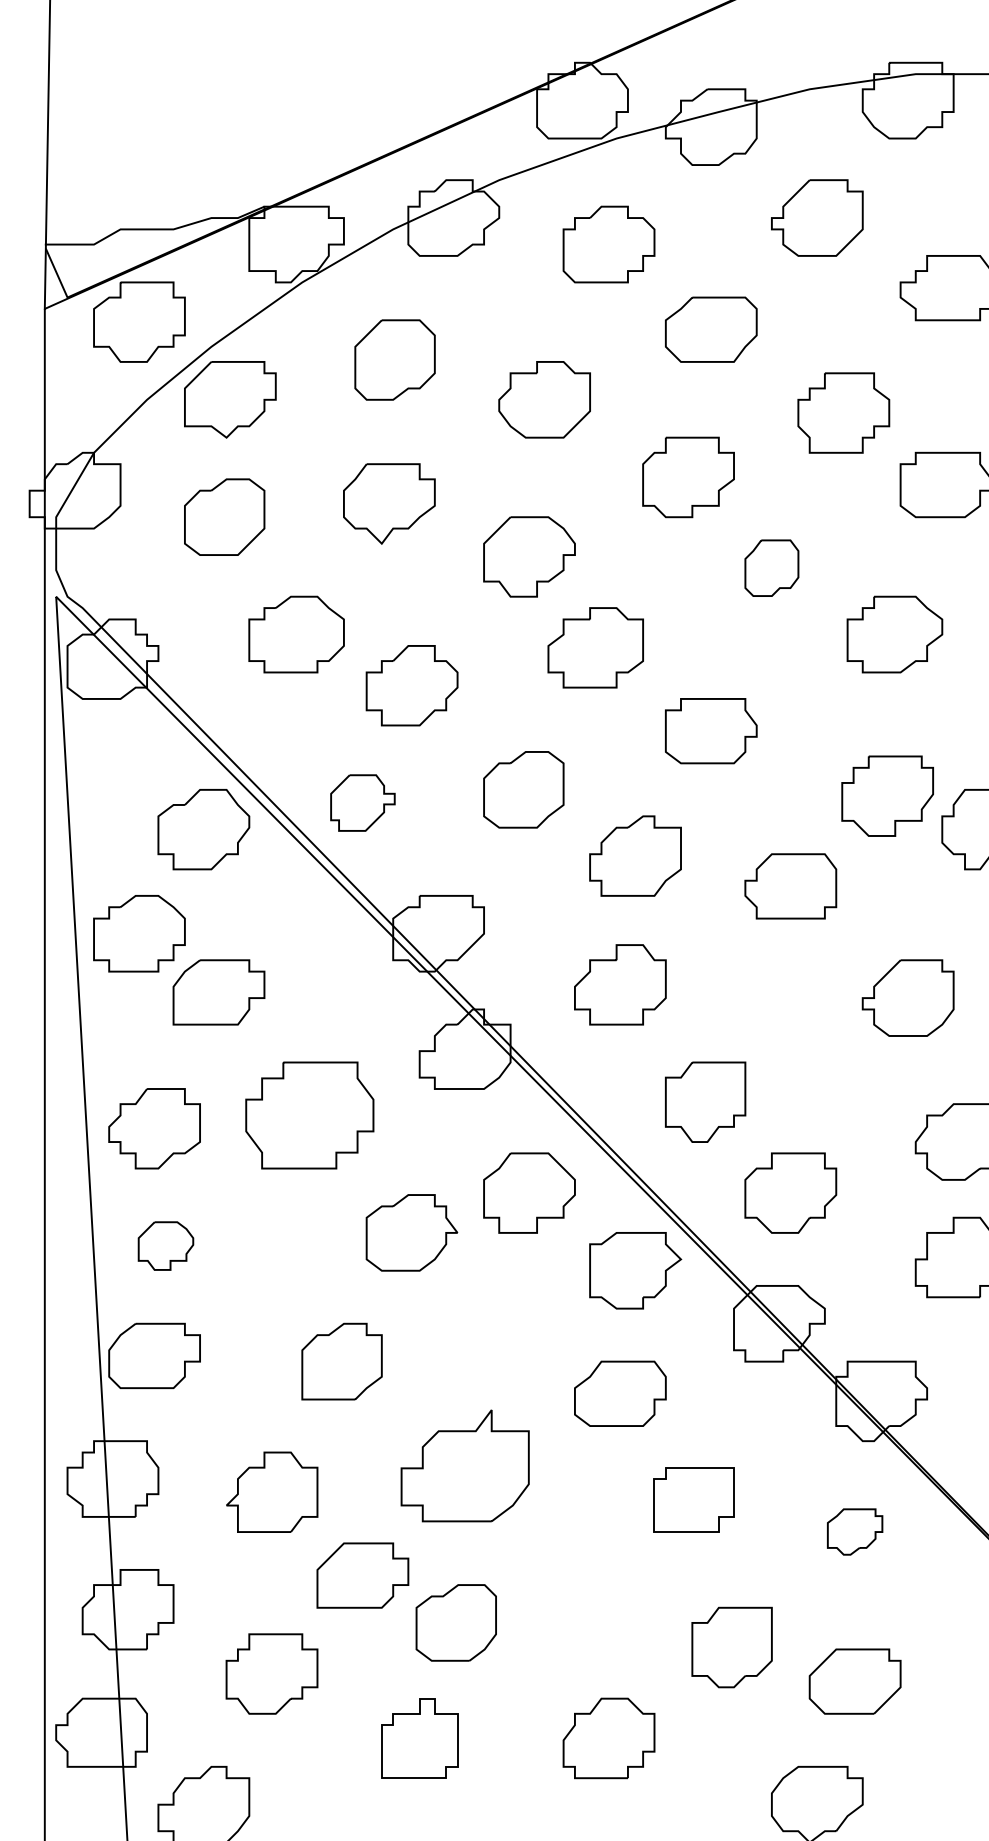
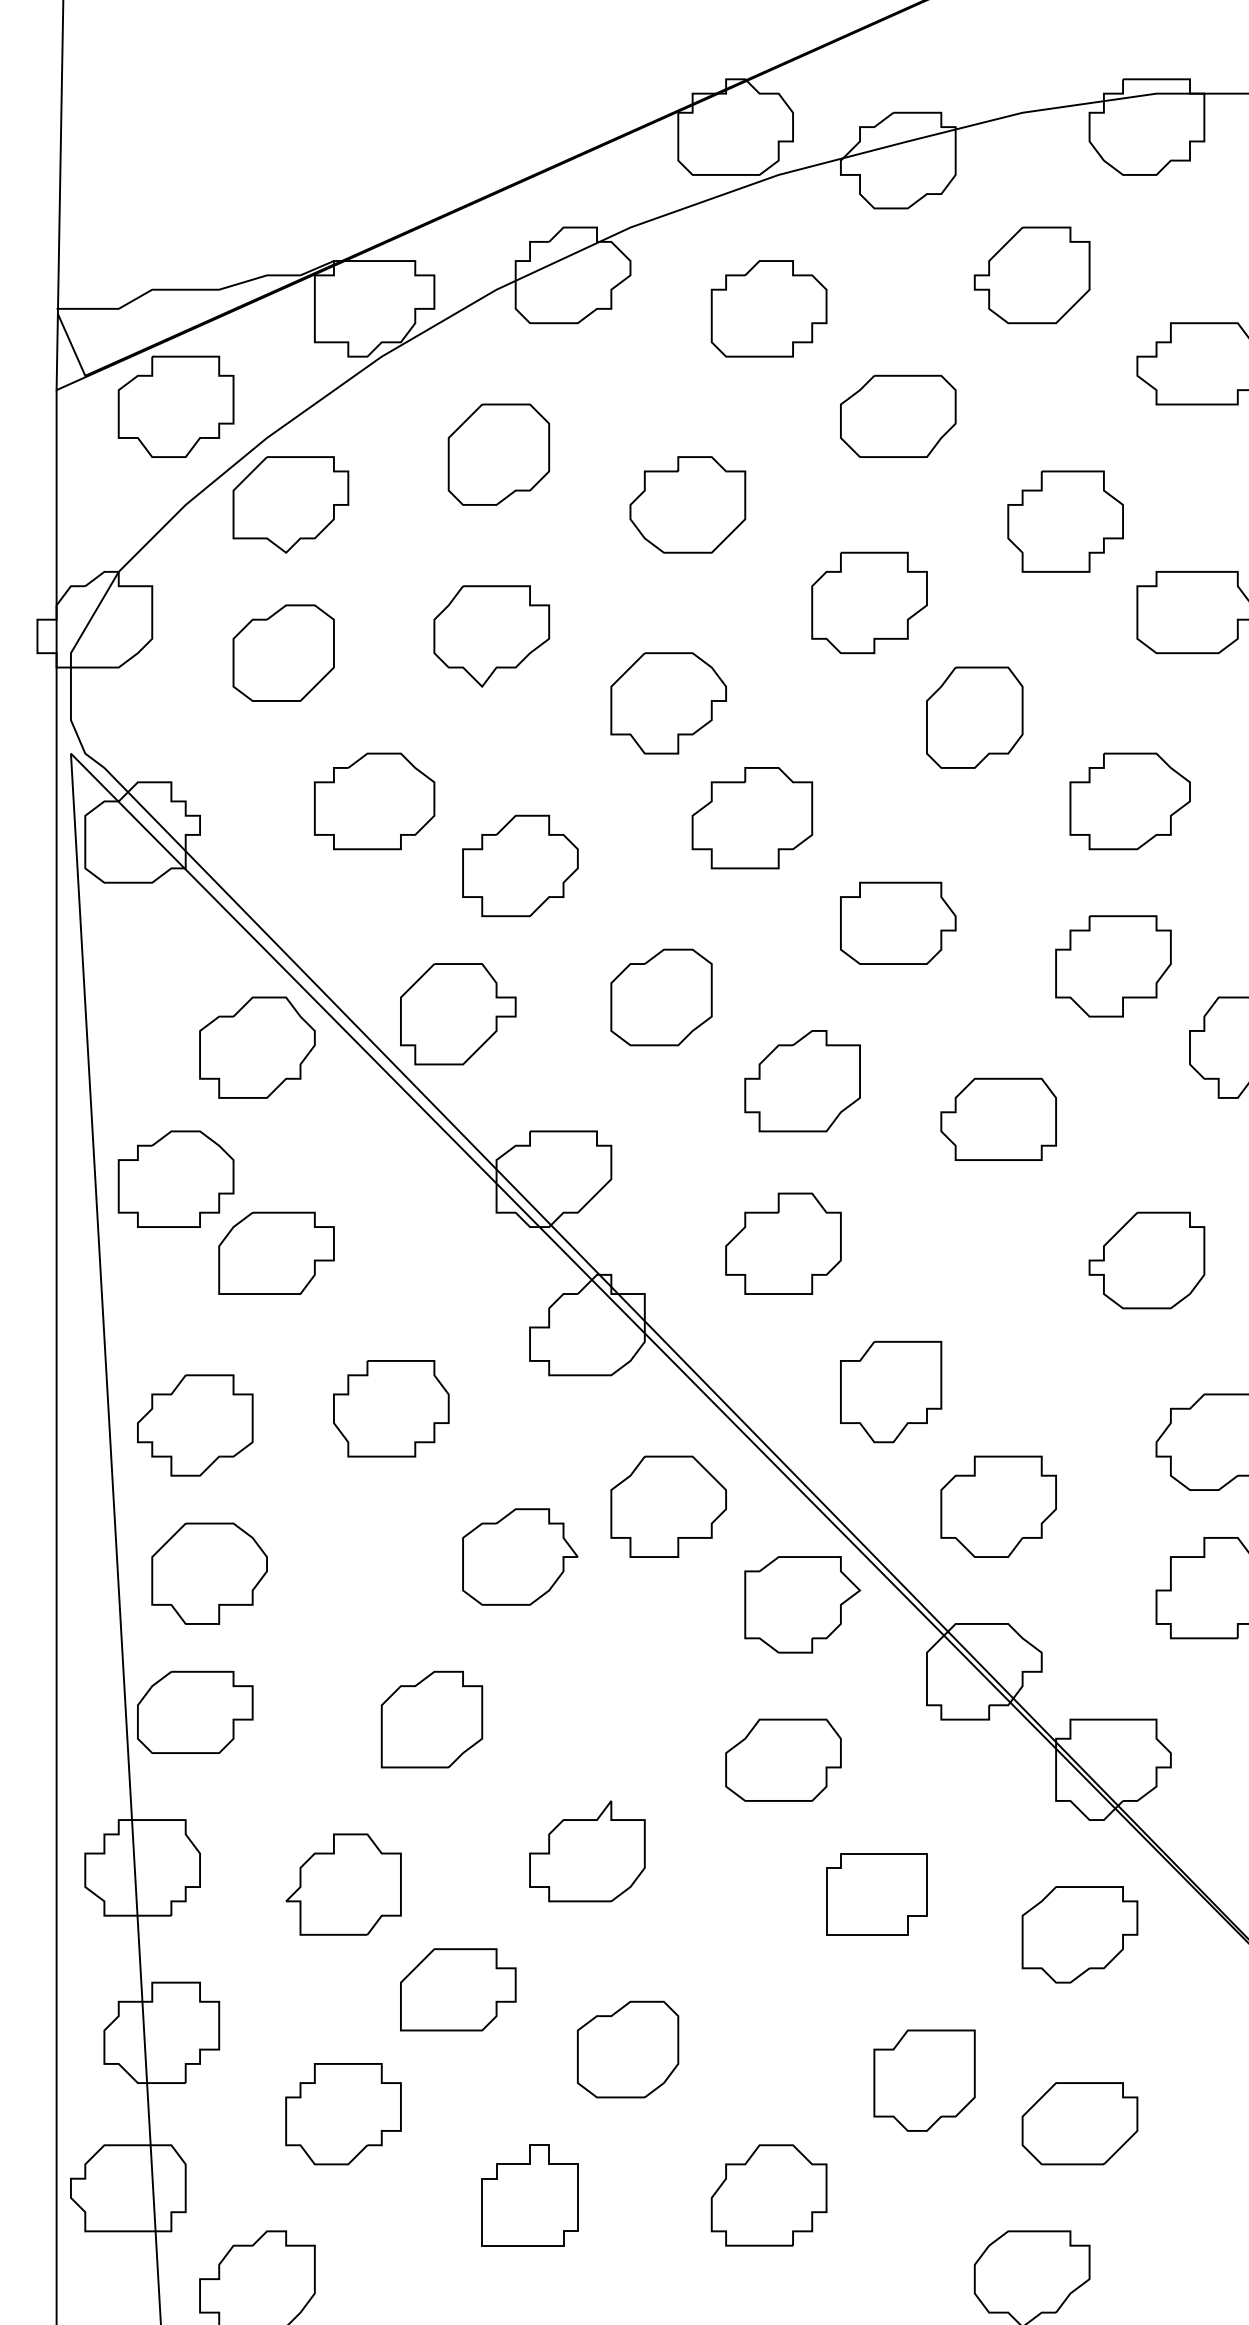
part: (771, 567) -> (974, 716), size x1.43
part: (887, 795) -> (1113, 965), moved
part: (362, 802) -> (457, 1013), size x1.43
part: (309, 1115) -> (390, 1408), size x0.71
part: (165, 1245) -> (209, 1572), size x1.67
part: (464, 1465) -> (586, 1850), size x0.71
part: (854, 1531) -> (1079, 1934), size x1.67
part: (455, 1622) -> (627, 2049), moved

